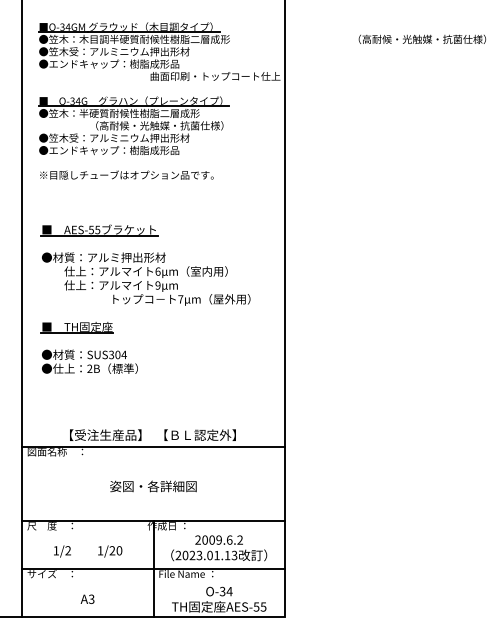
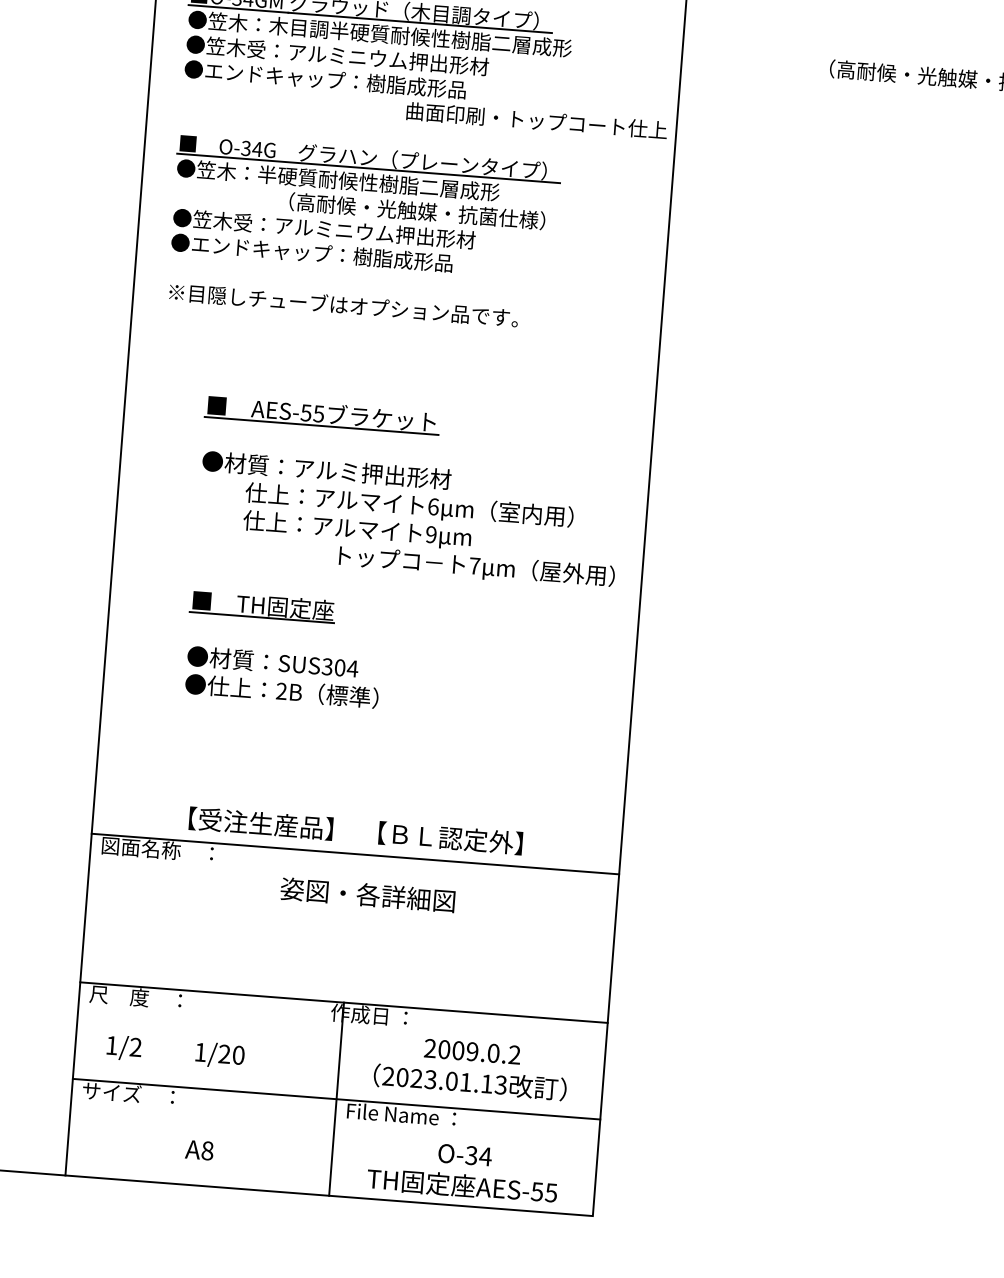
part: (145, 298) -> (404, 558), moved
text: (153, 486) -> (368, 895), moved
text: (229, 539) -> (493, 1052), 2009.6.2 -> 2009.0.2
text: (88, 551) -> (176, 1051), moved
text: (91, 598) -> (207, 1149), A3 -> A8

